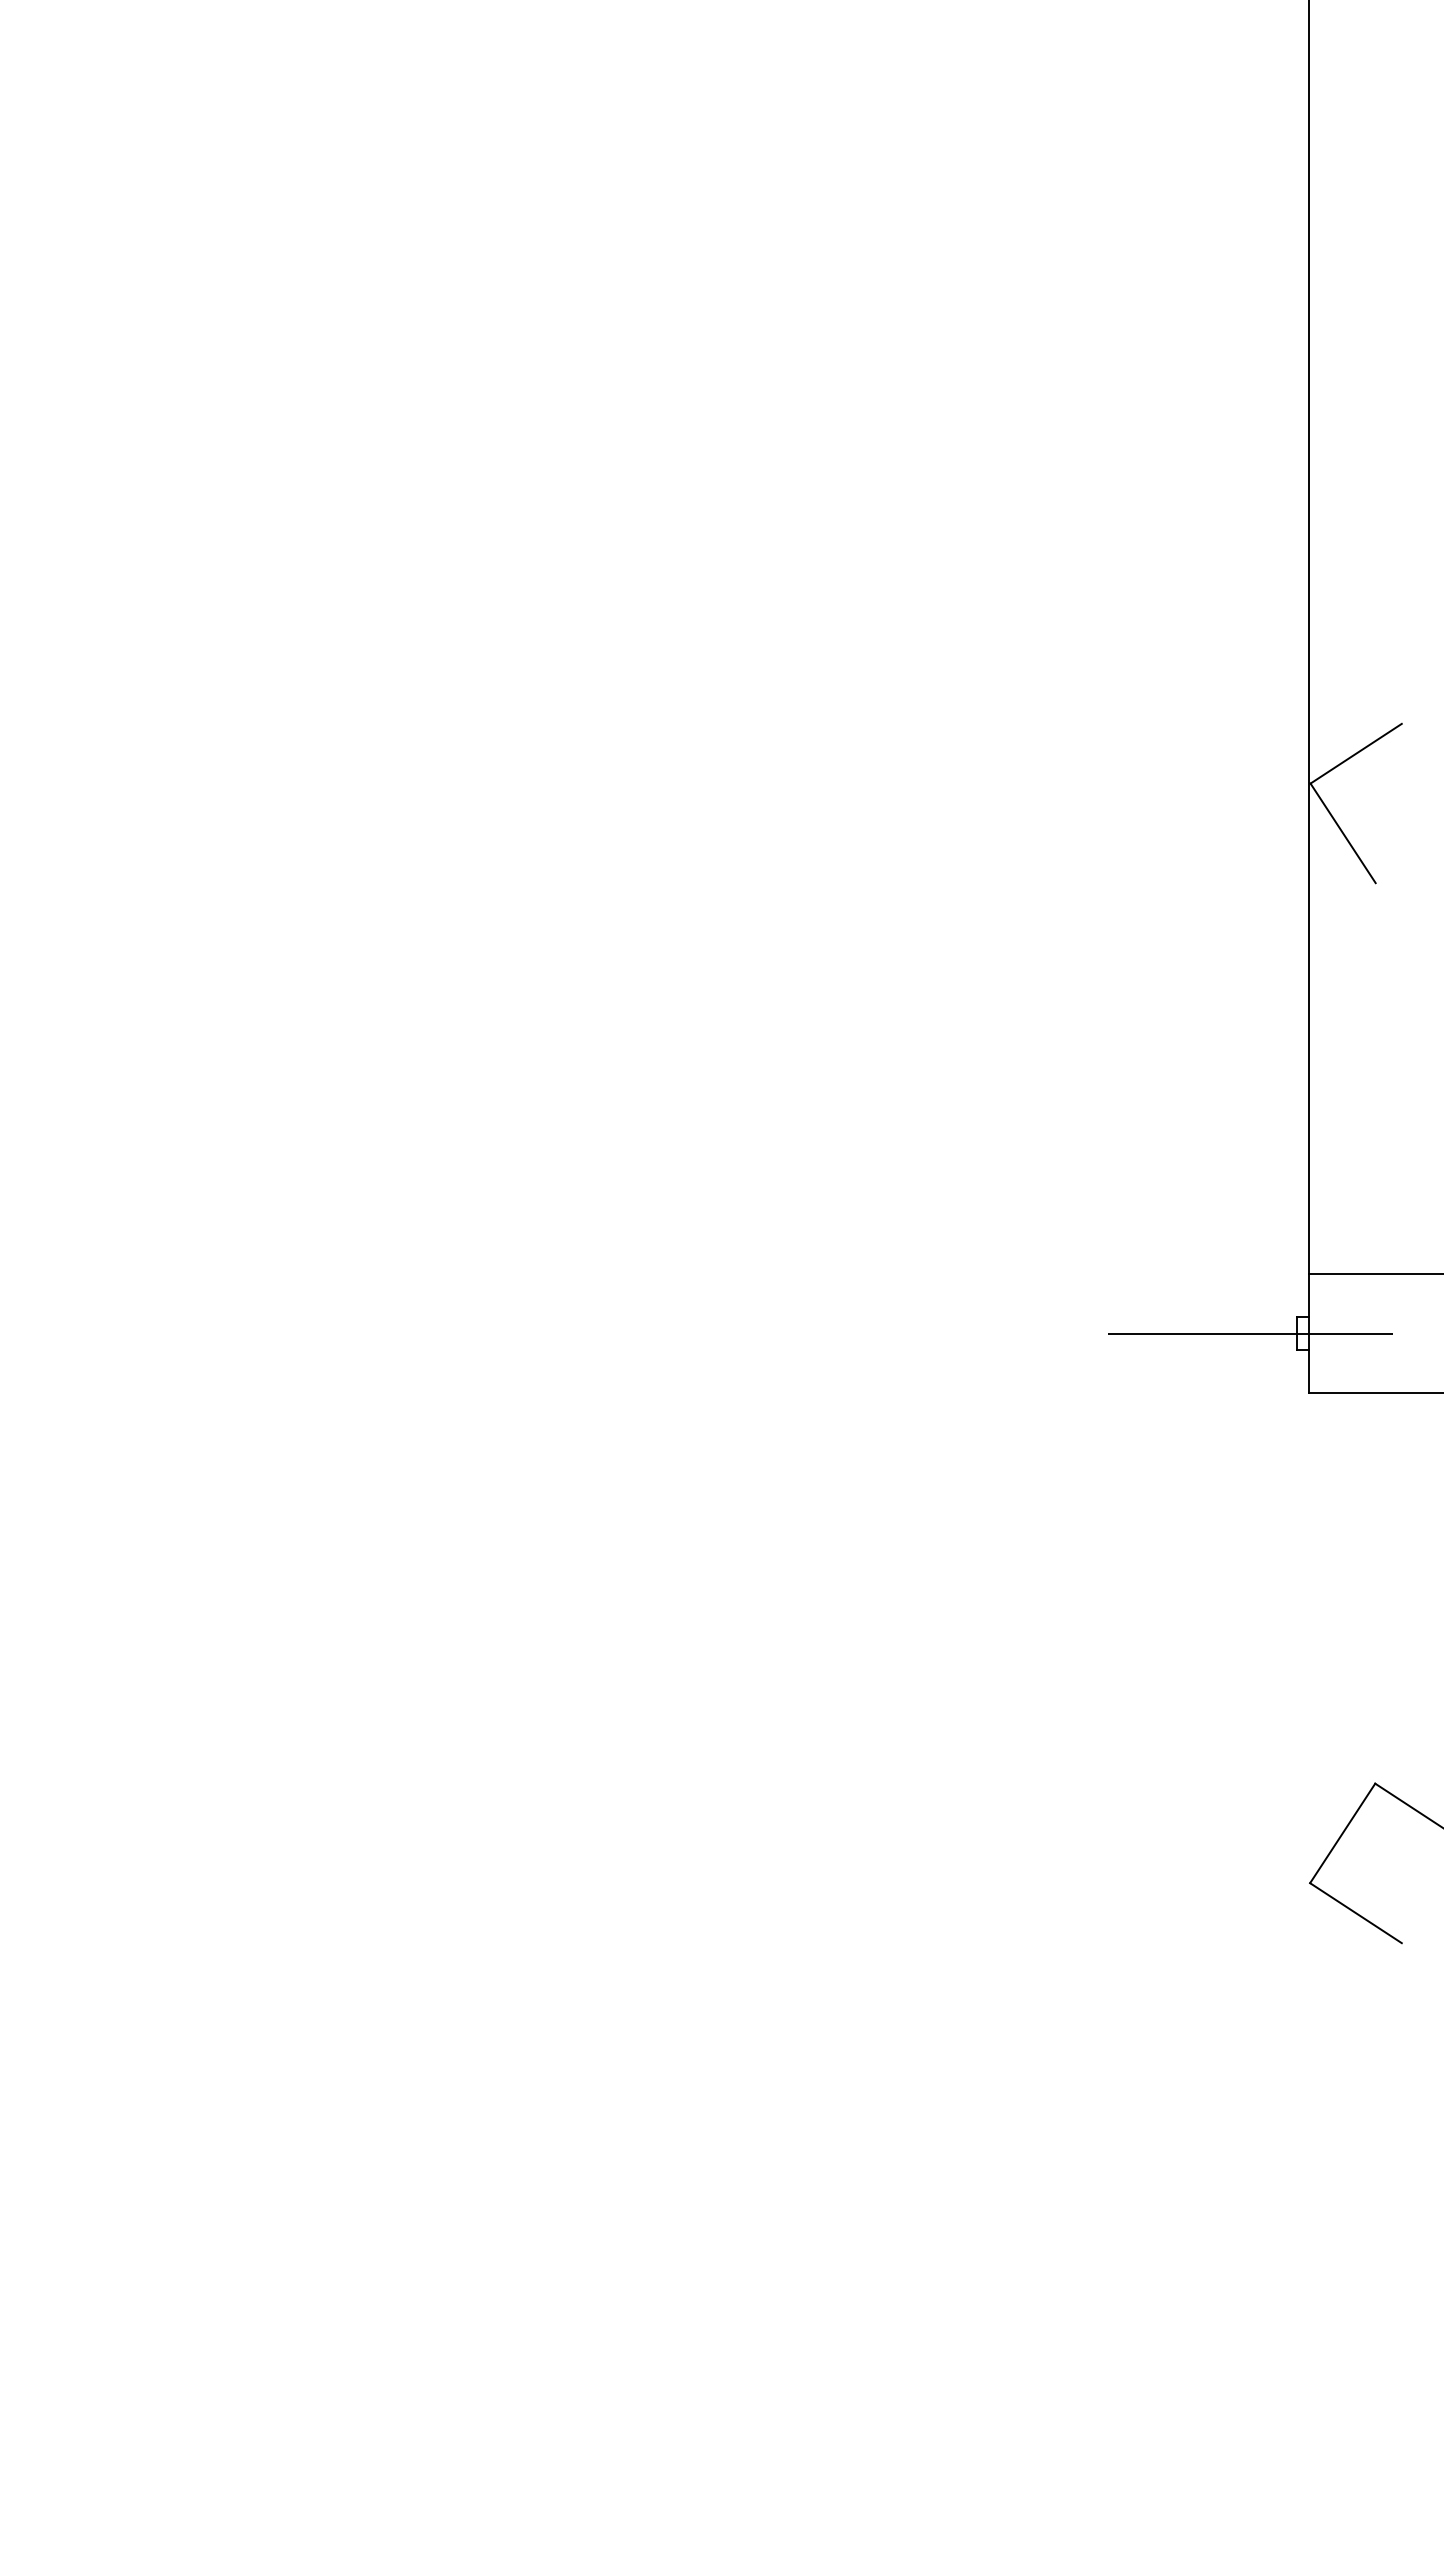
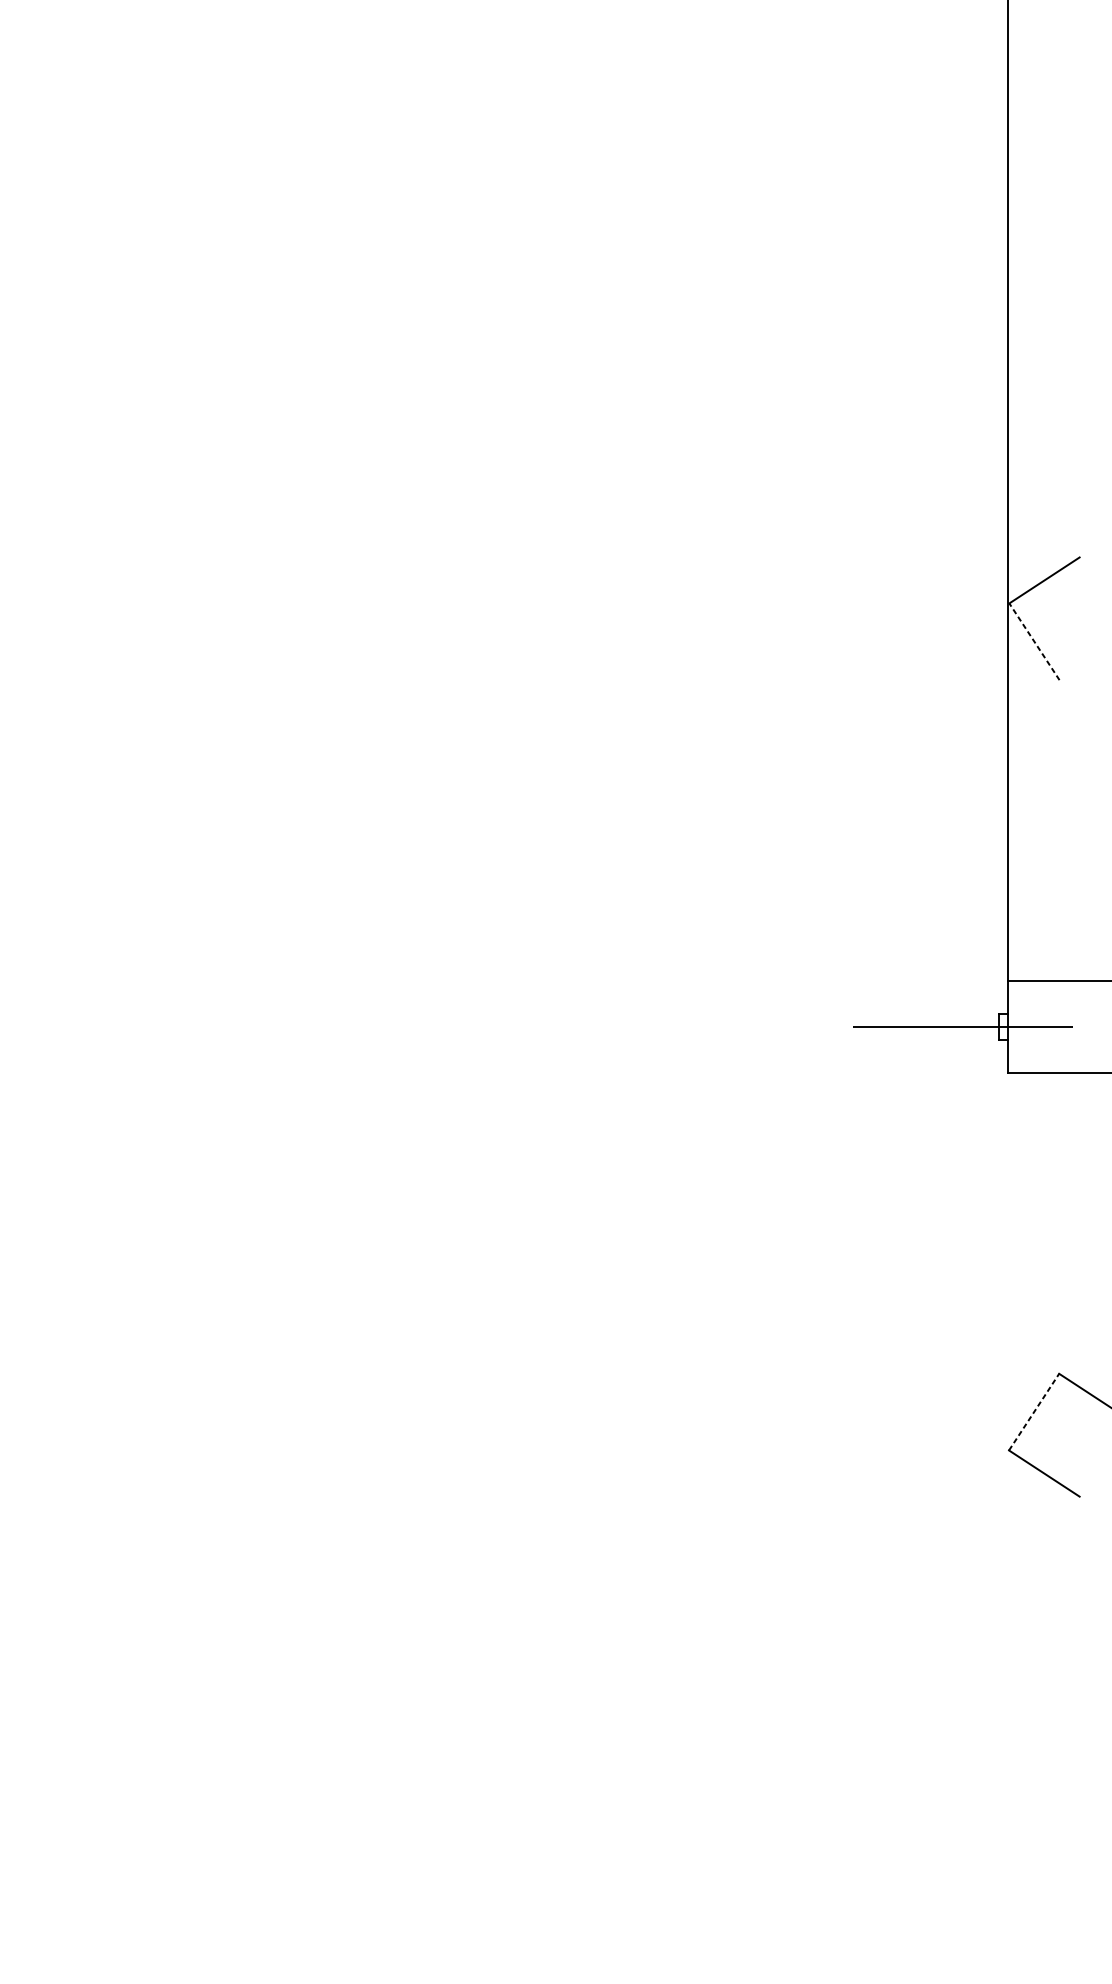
line: (1342, 832) -> (1033, 641), solid -> dashed
line: (1342, 1832) -> (1033, 1411), solid -> dashed

